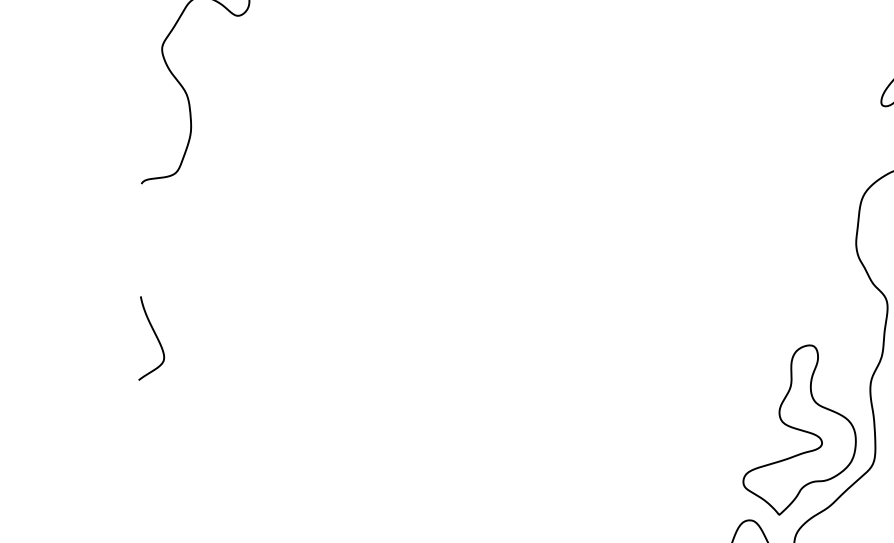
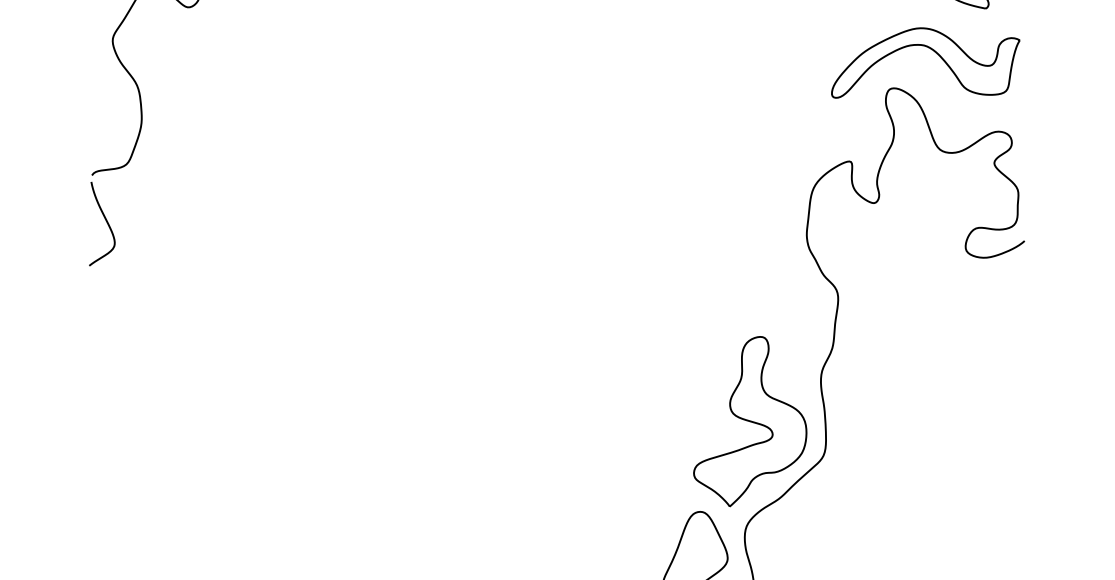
curve: (155, 336) -> (106, 222), moved

